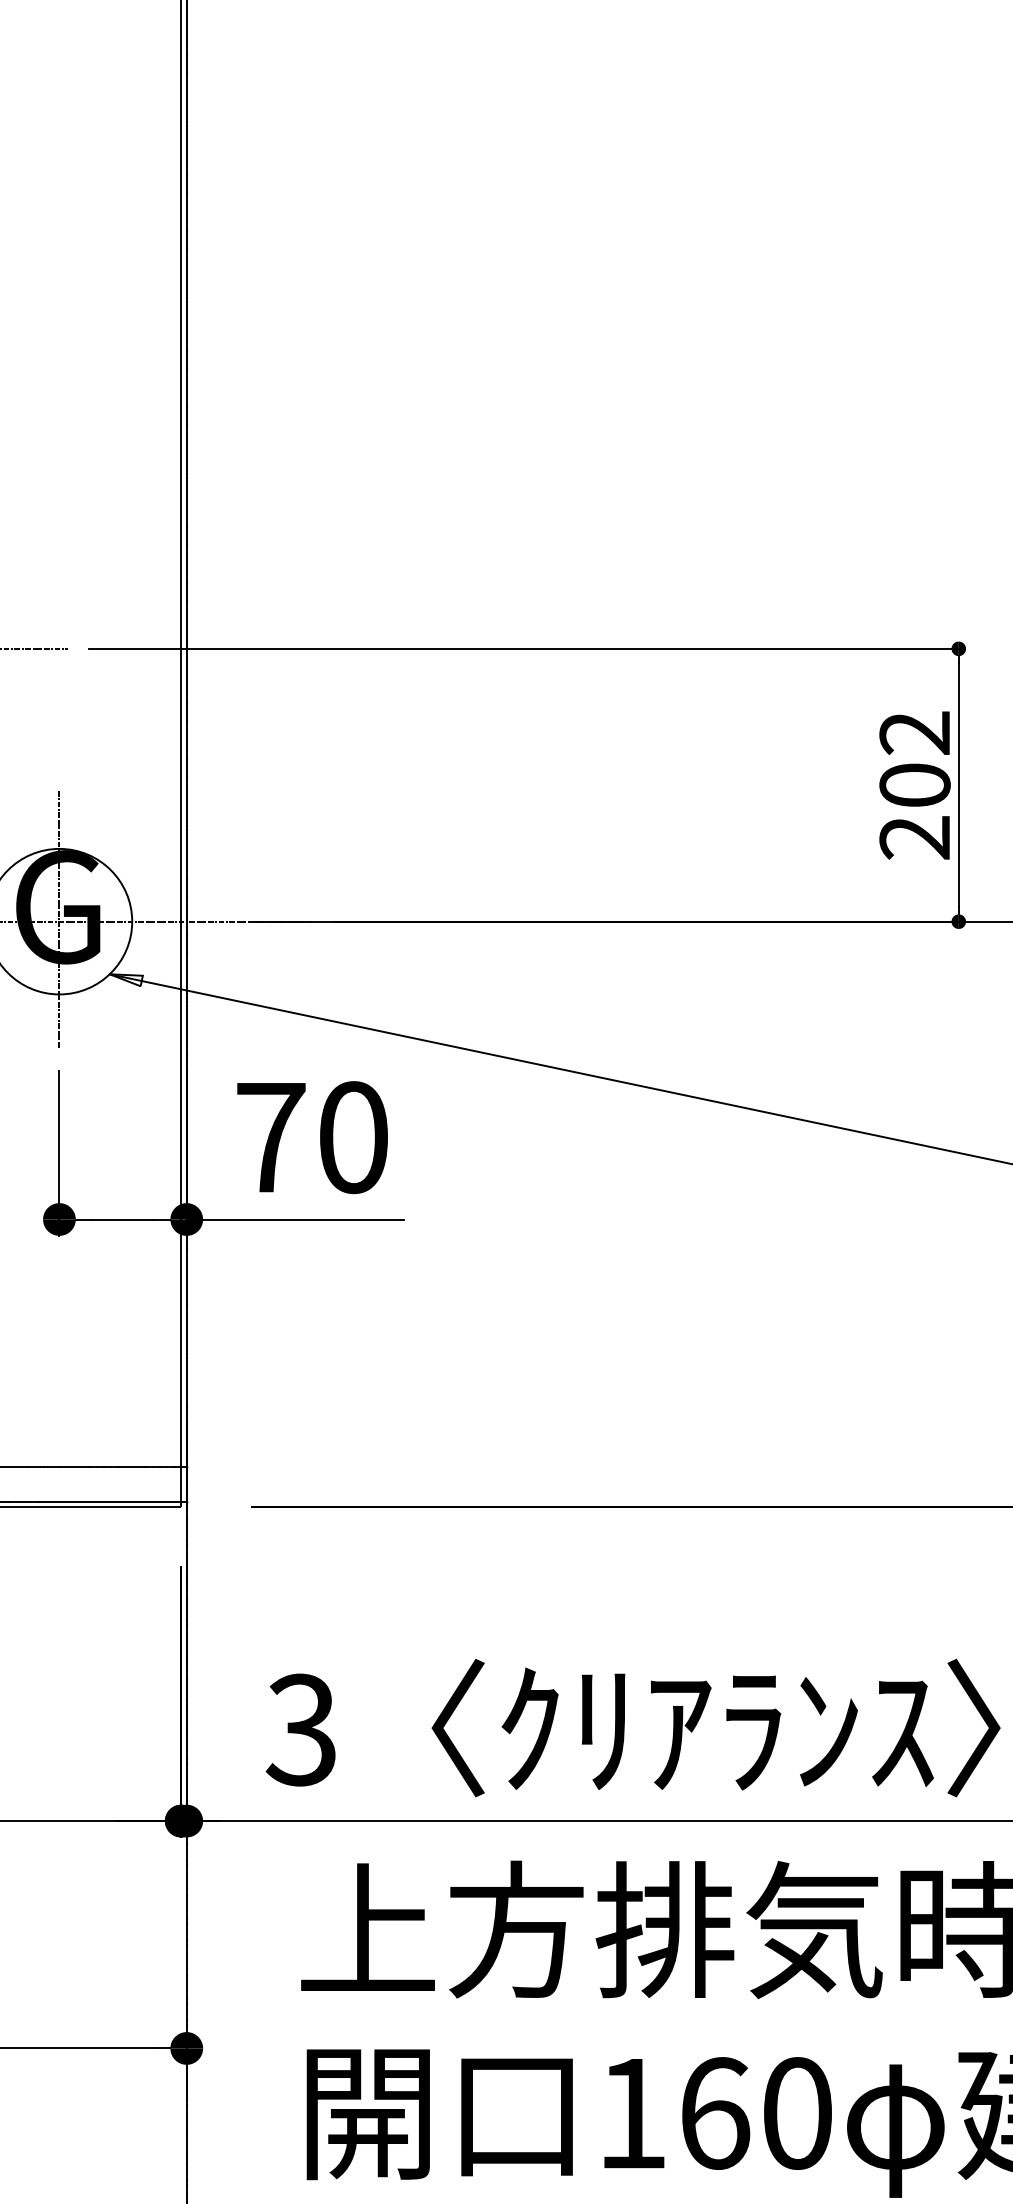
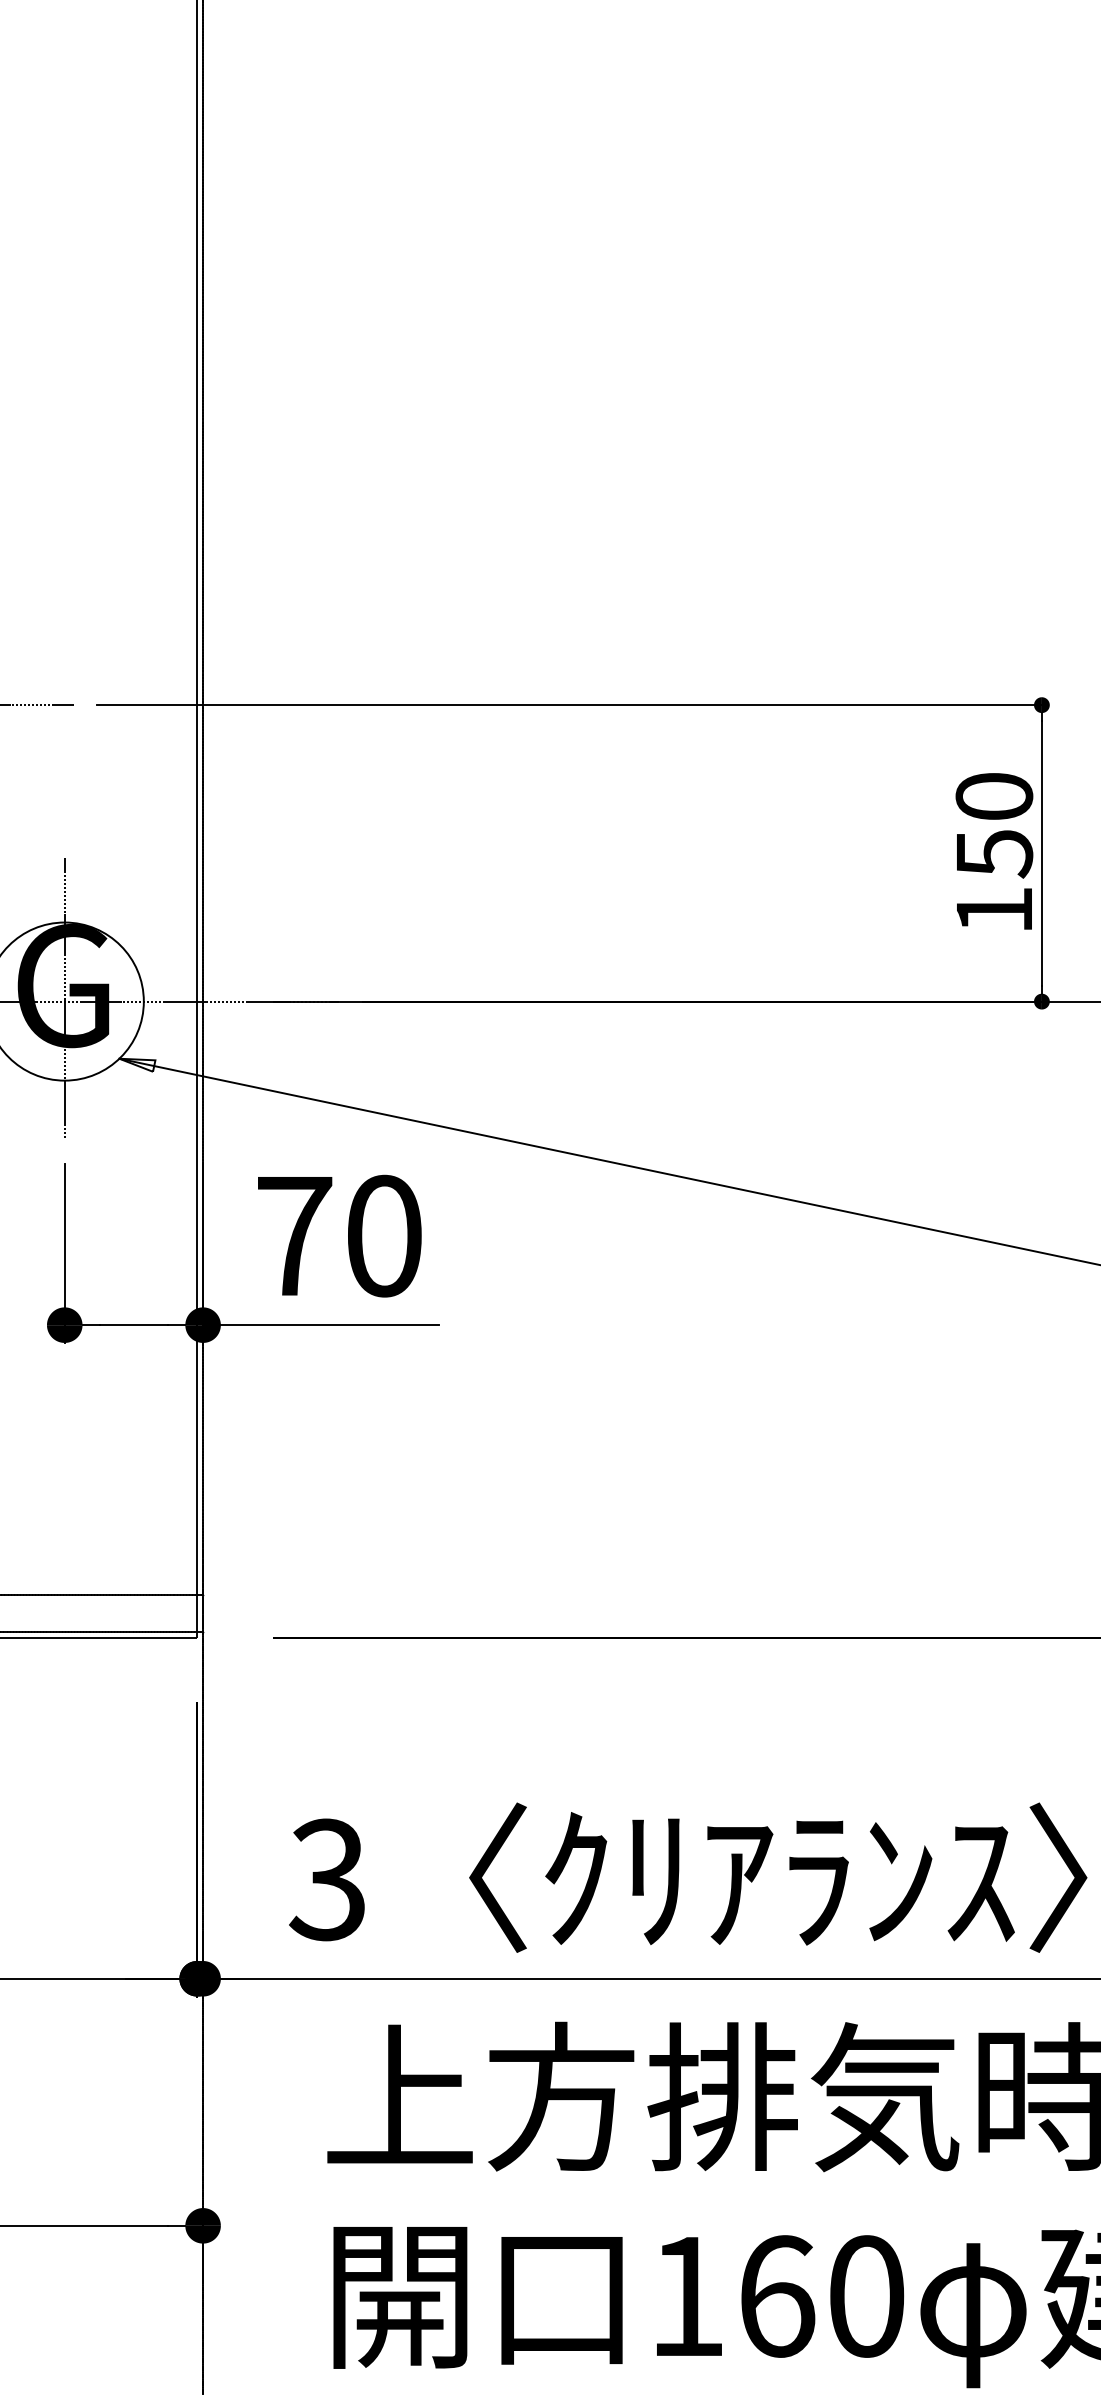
text: (914, 785) -> (993, 853), 202 -> 150

